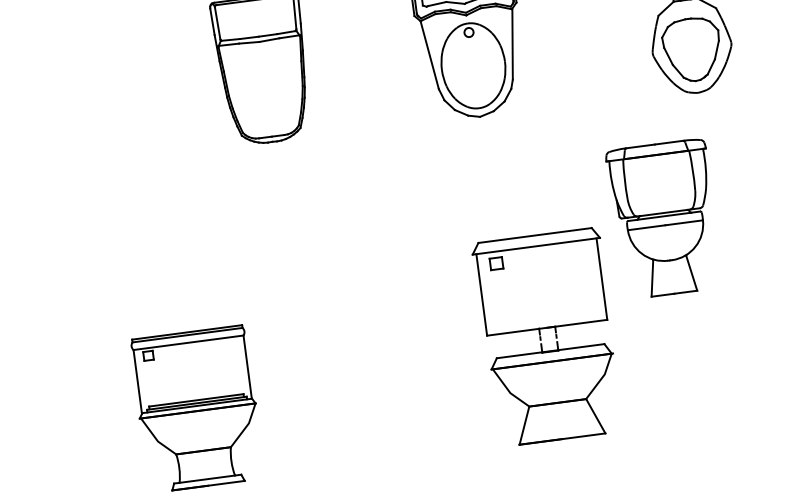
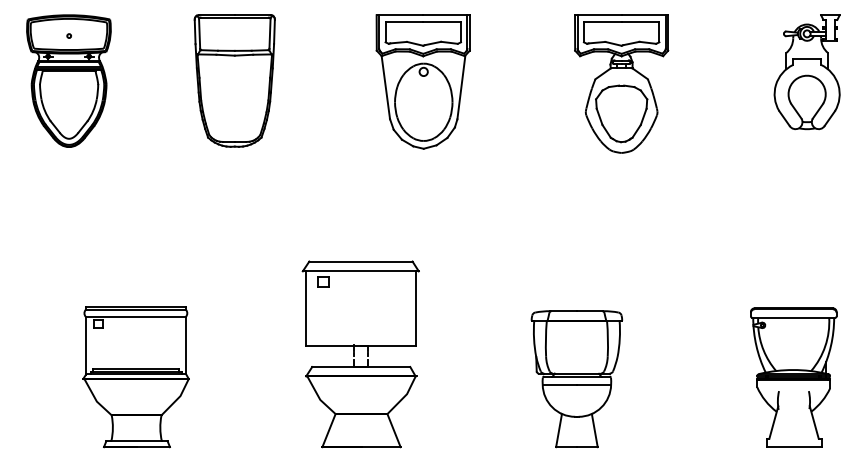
part: (80, 93) -> (68, 80), added
part: (664, 219) -> (576, 379), moved
part: (548, 337) -> (360, 354), moved

